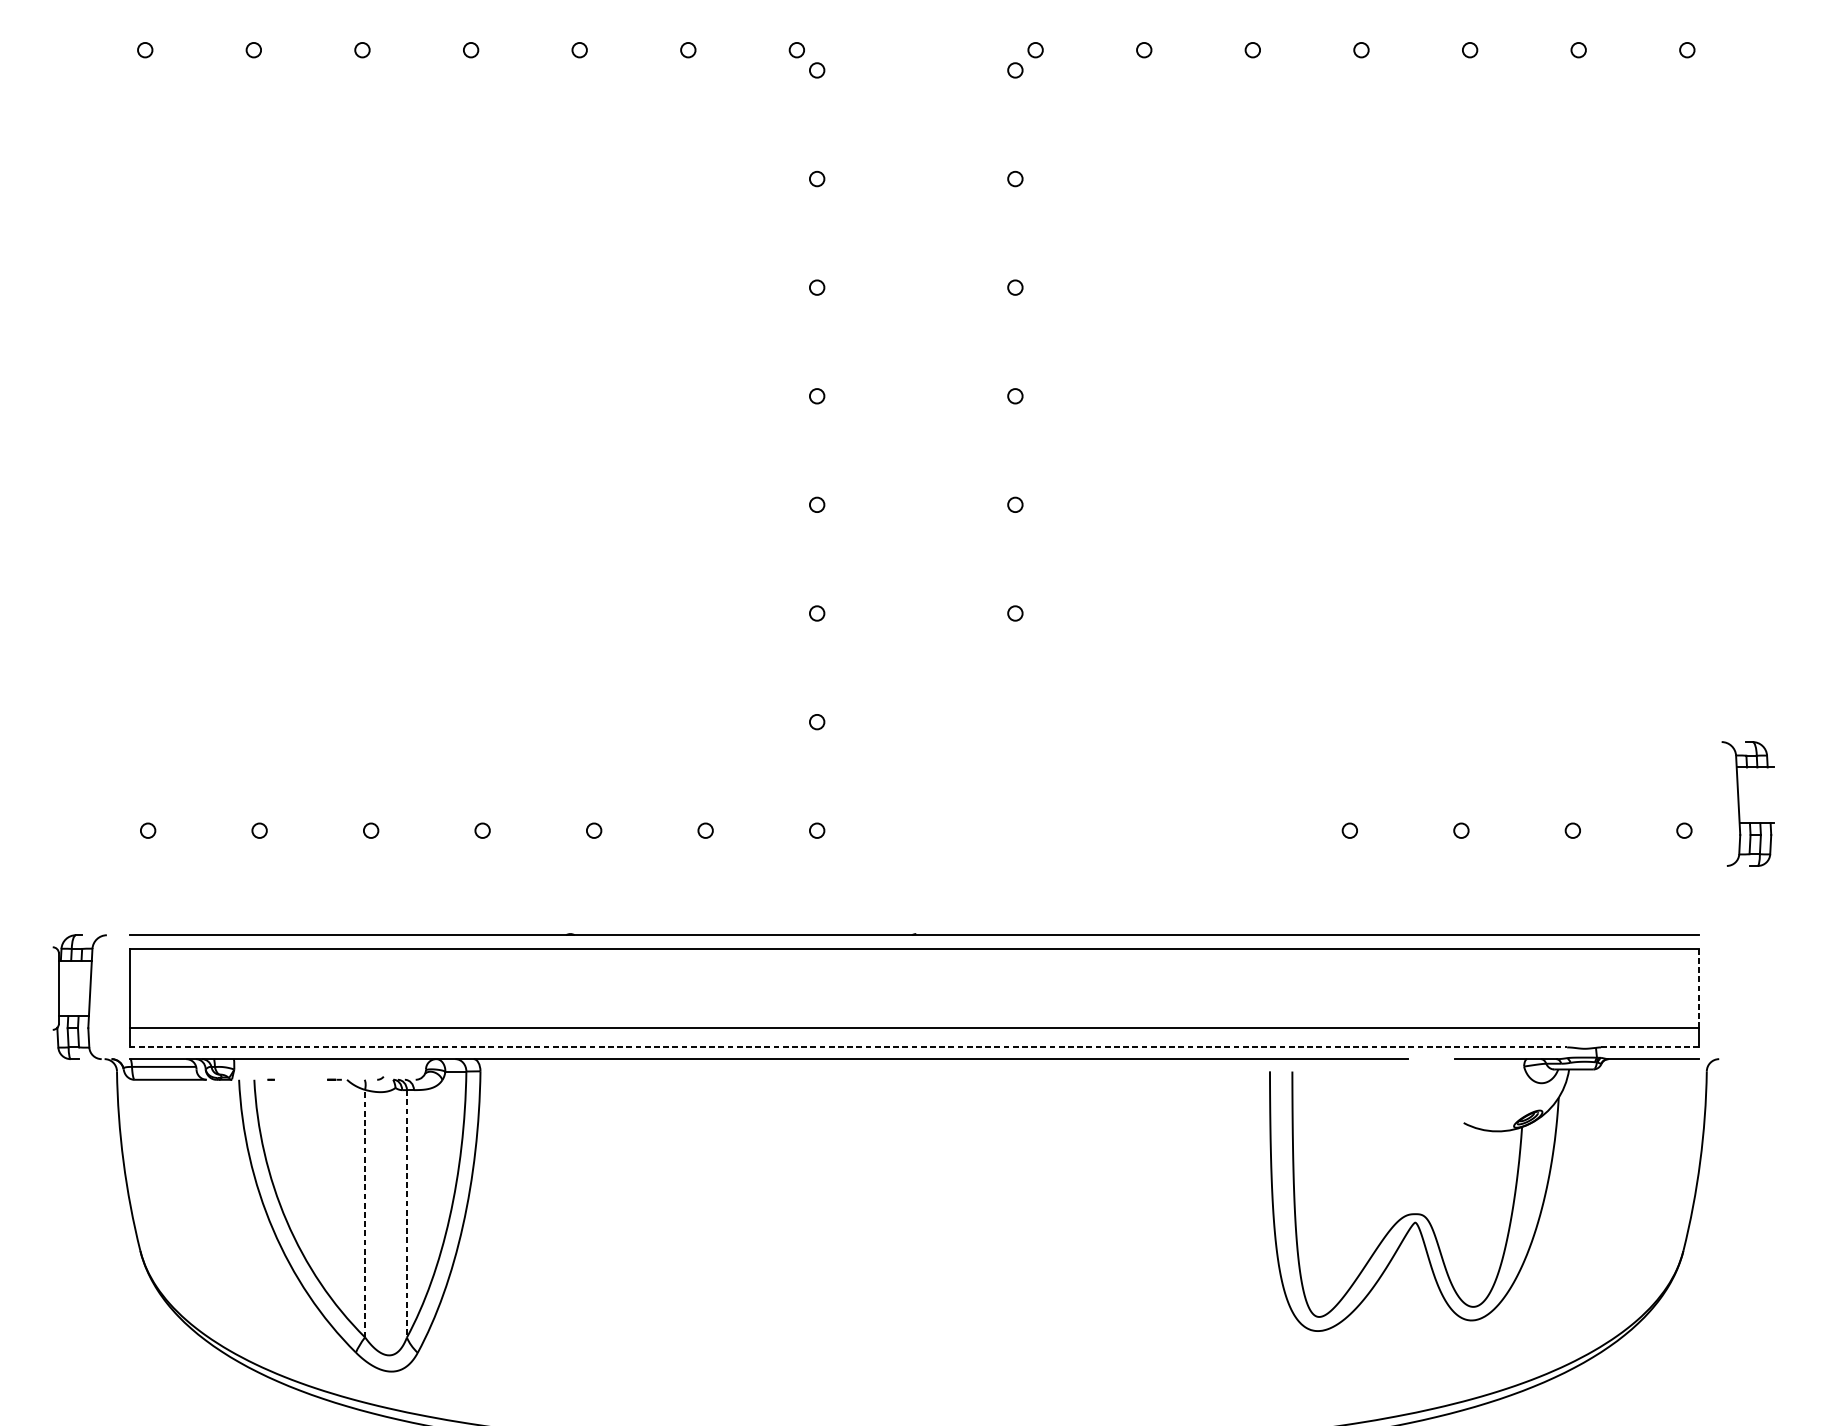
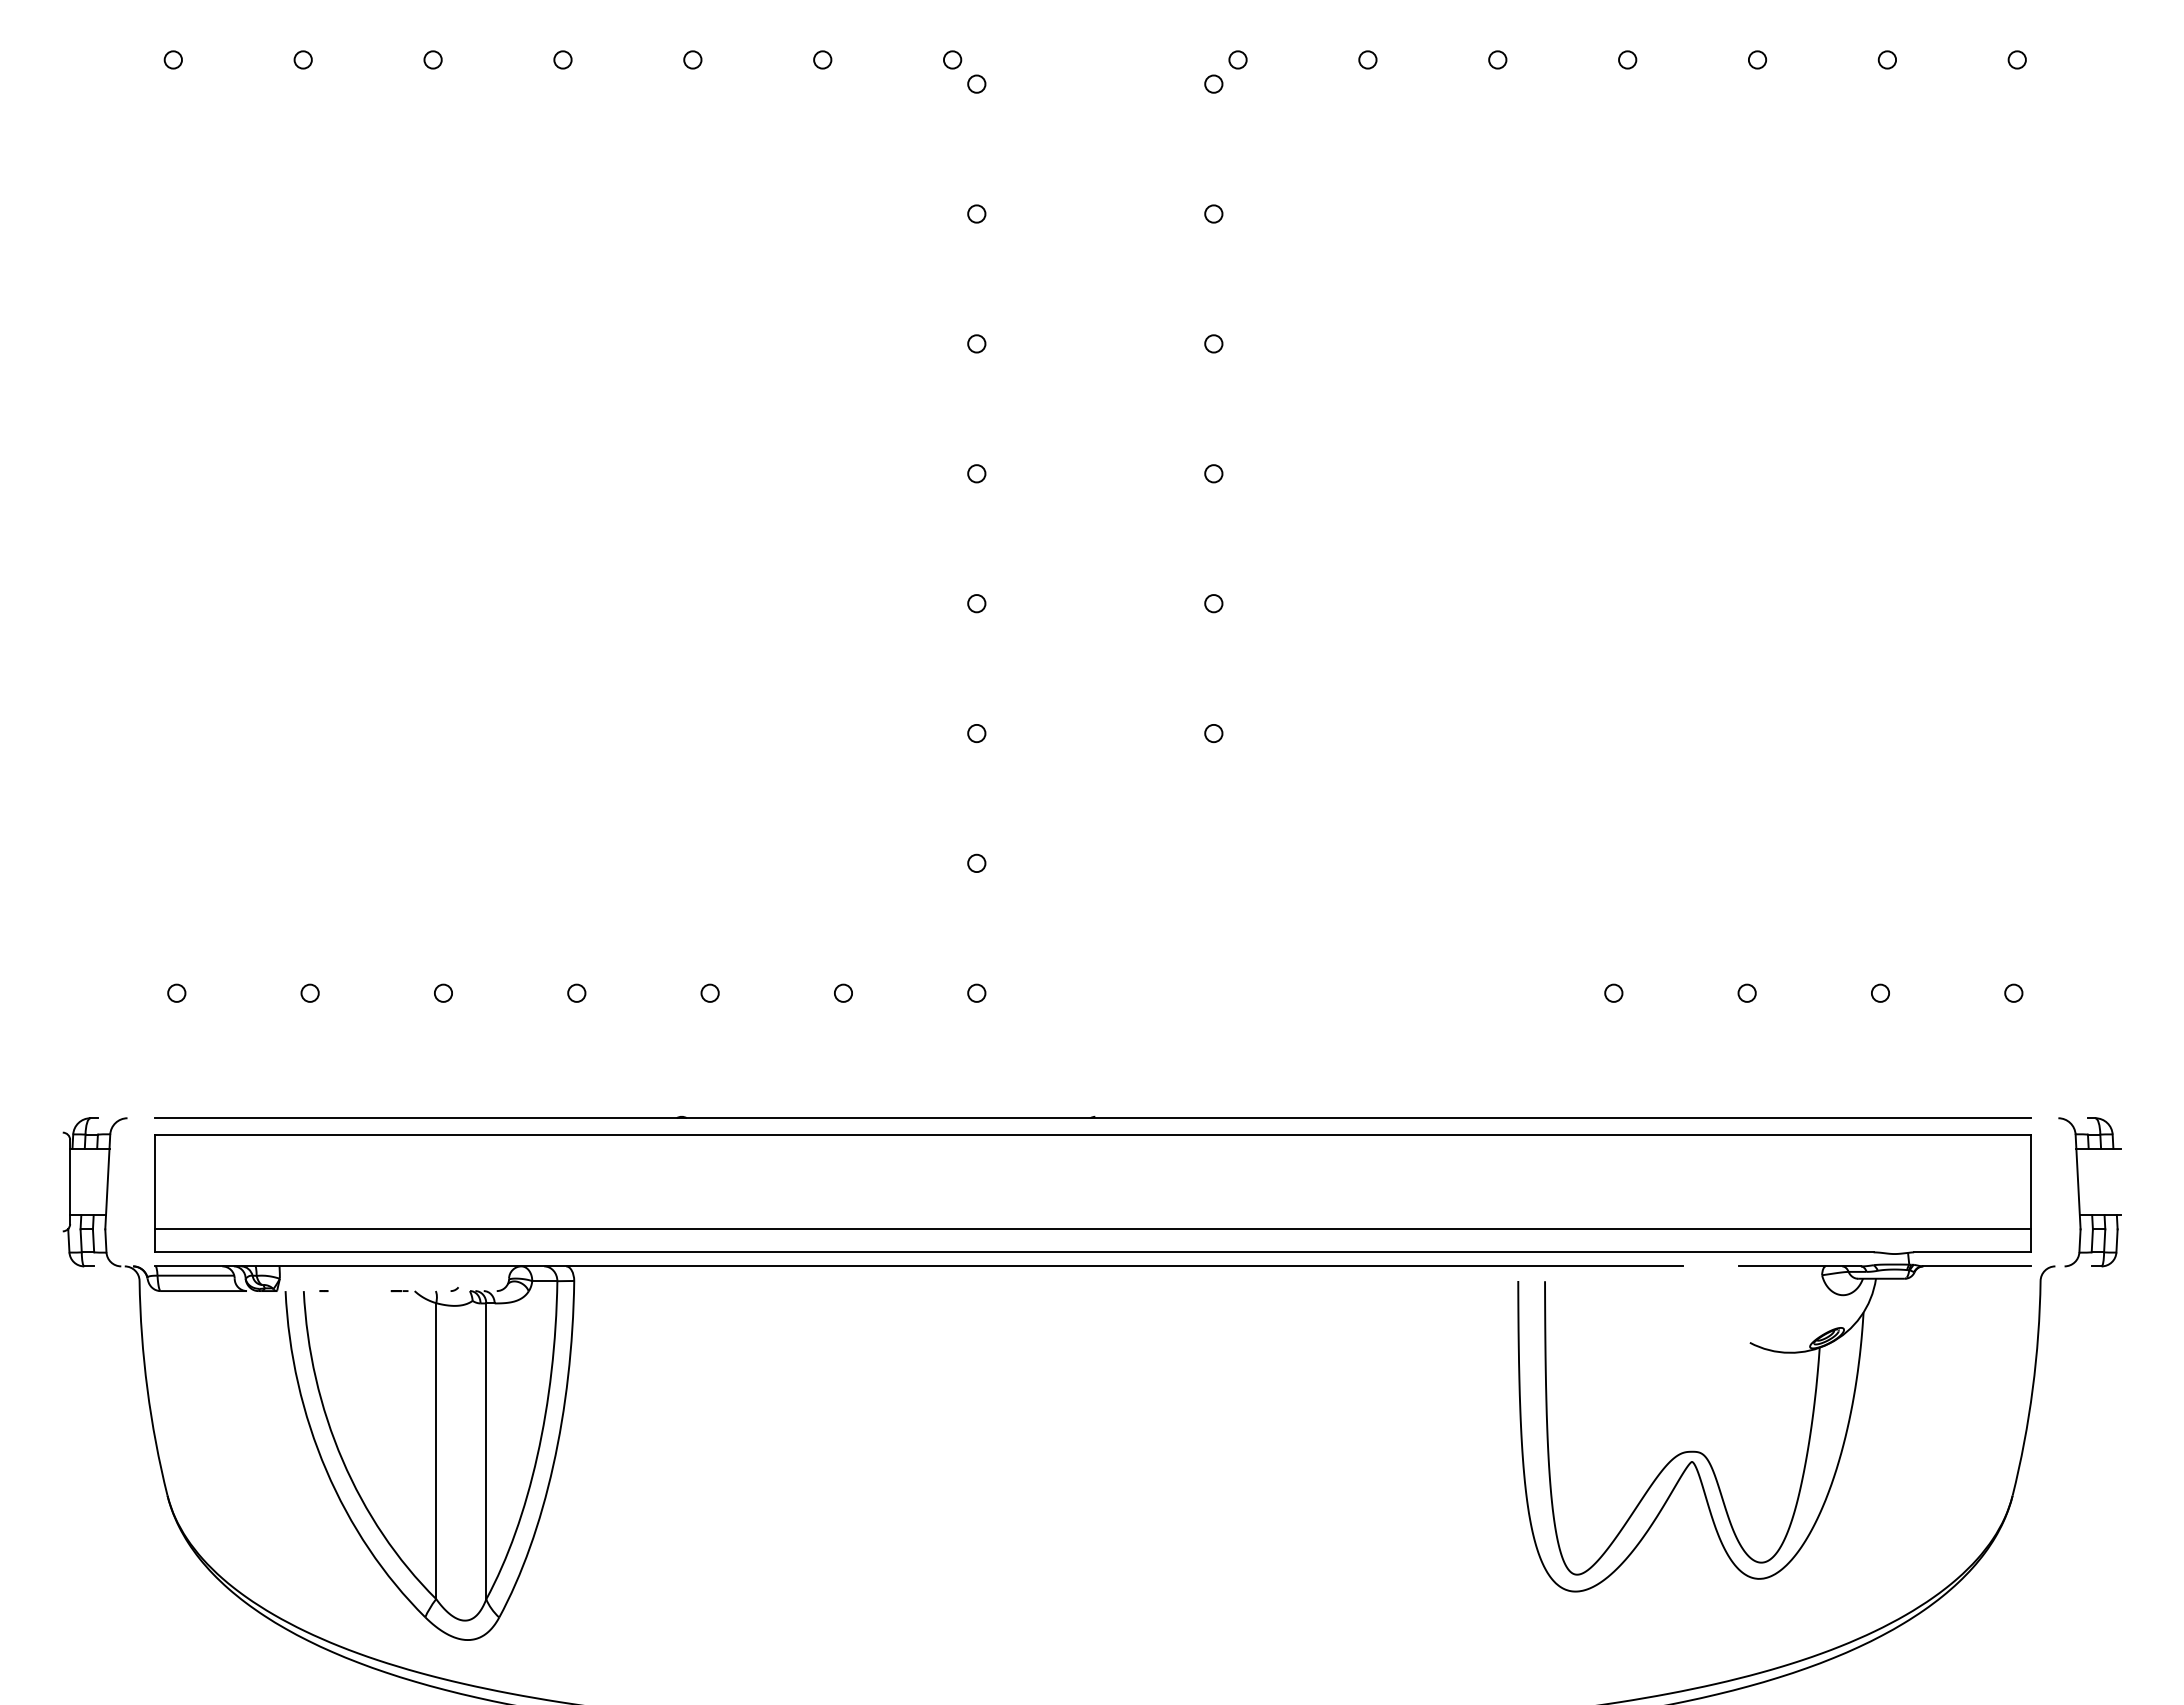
part: (1739, 804) -> (2079, 1192), moved
line: (1699, 988) -> (2031, 1181), dashed -> solid
line: (848, 1047) -> (1014, 1252), dashed -> solid
line: (1649, 1047) -> (1972, 1252), dashed -> solid
line: (365, 1213) -> (436, 1451), dashed -> solid
line: (407, 1213) -> (486, 1451), dashed -> solid

